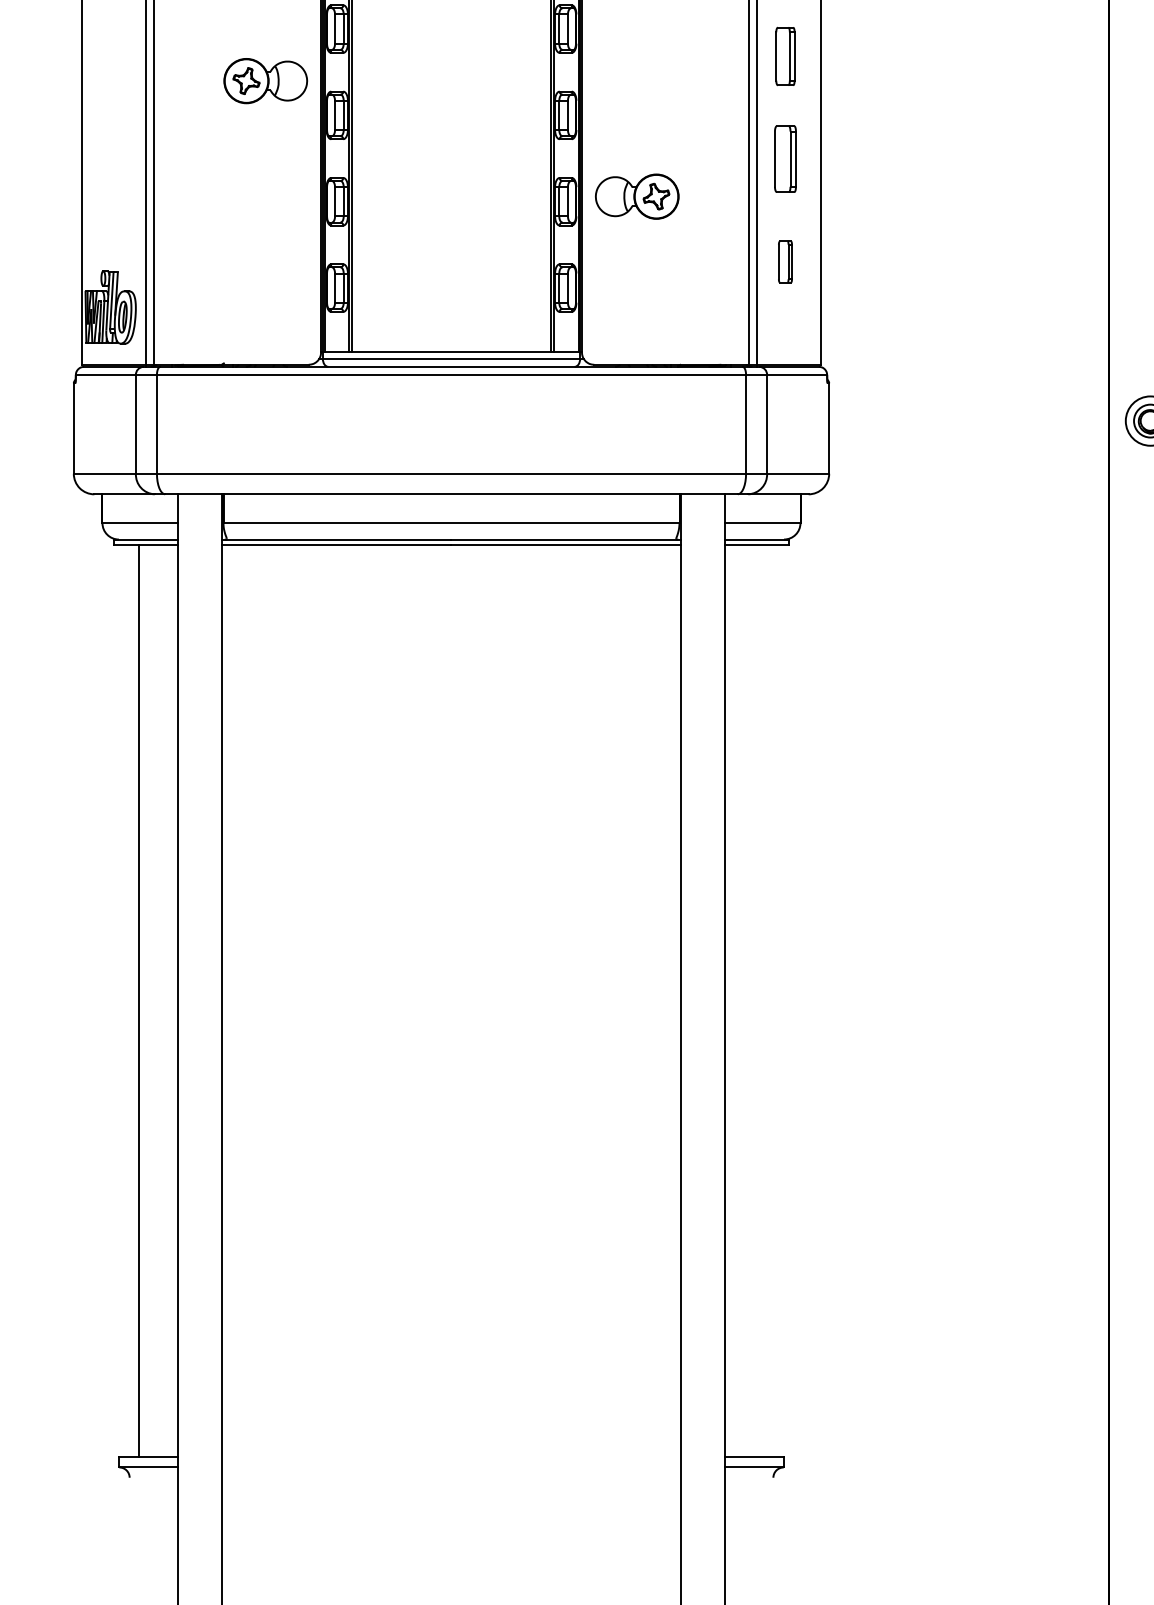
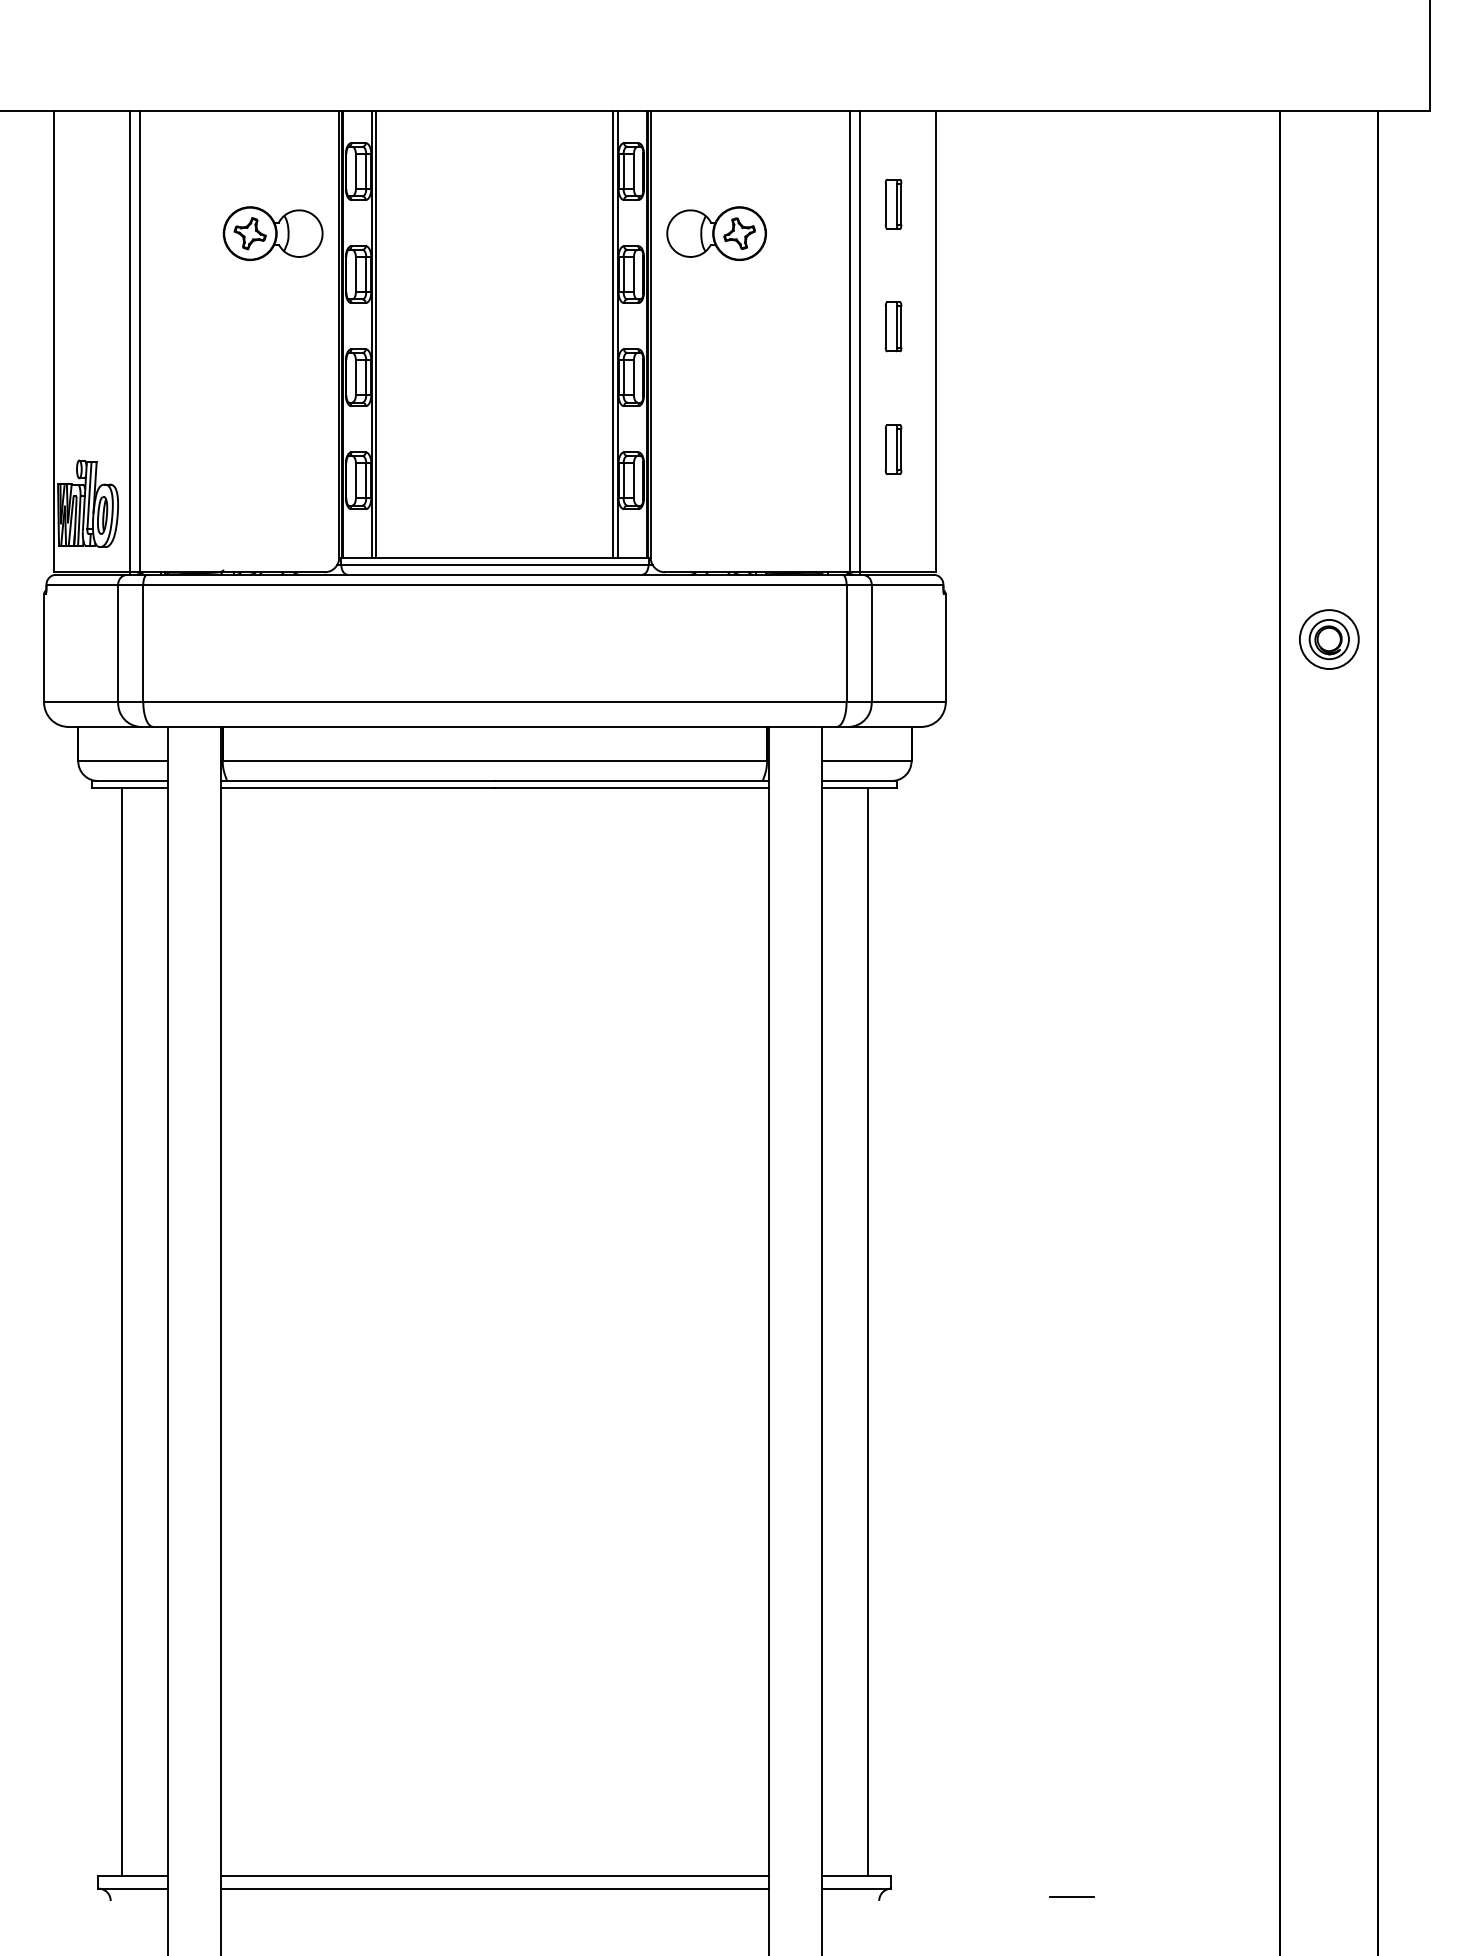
part: (785, 55) -> (893, 203), size x0.71
part: (785, 158) -> (893, 326), size x0.62
part: (637, 196) -> (716, 233), moved
line: (763, 1000) -> (867, 1331), added
line: (451, 1457) -> (494, 1876), added
line: (451, 1467) -> (494, 1888), added
line: (934, 1474) -> (1071, 1897), added

